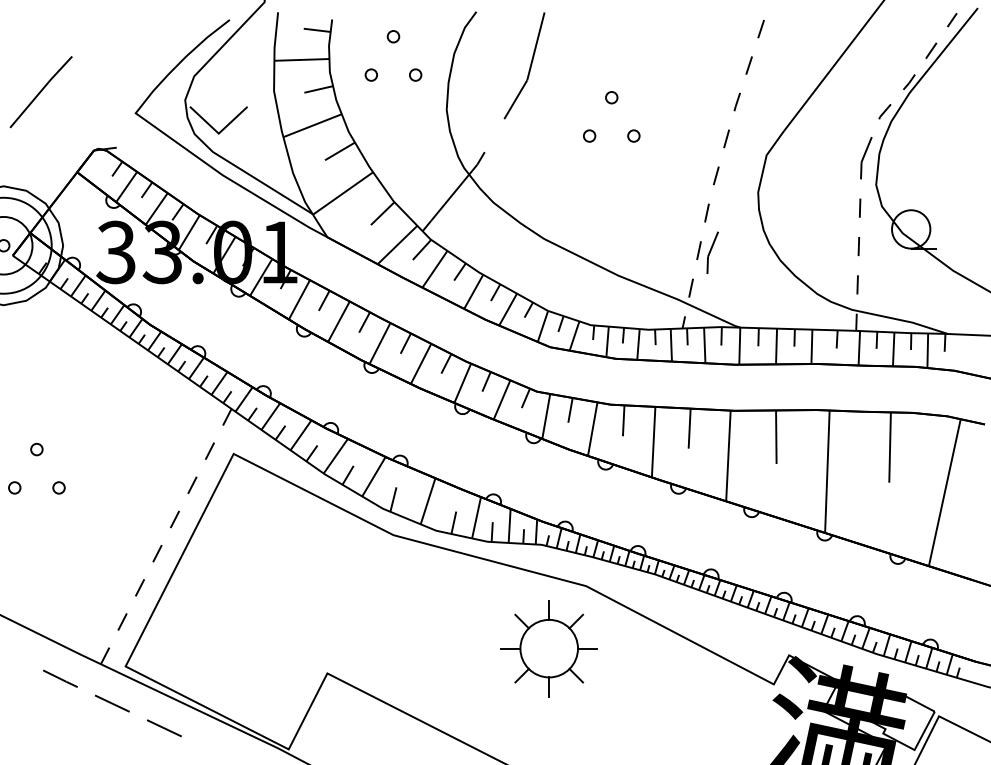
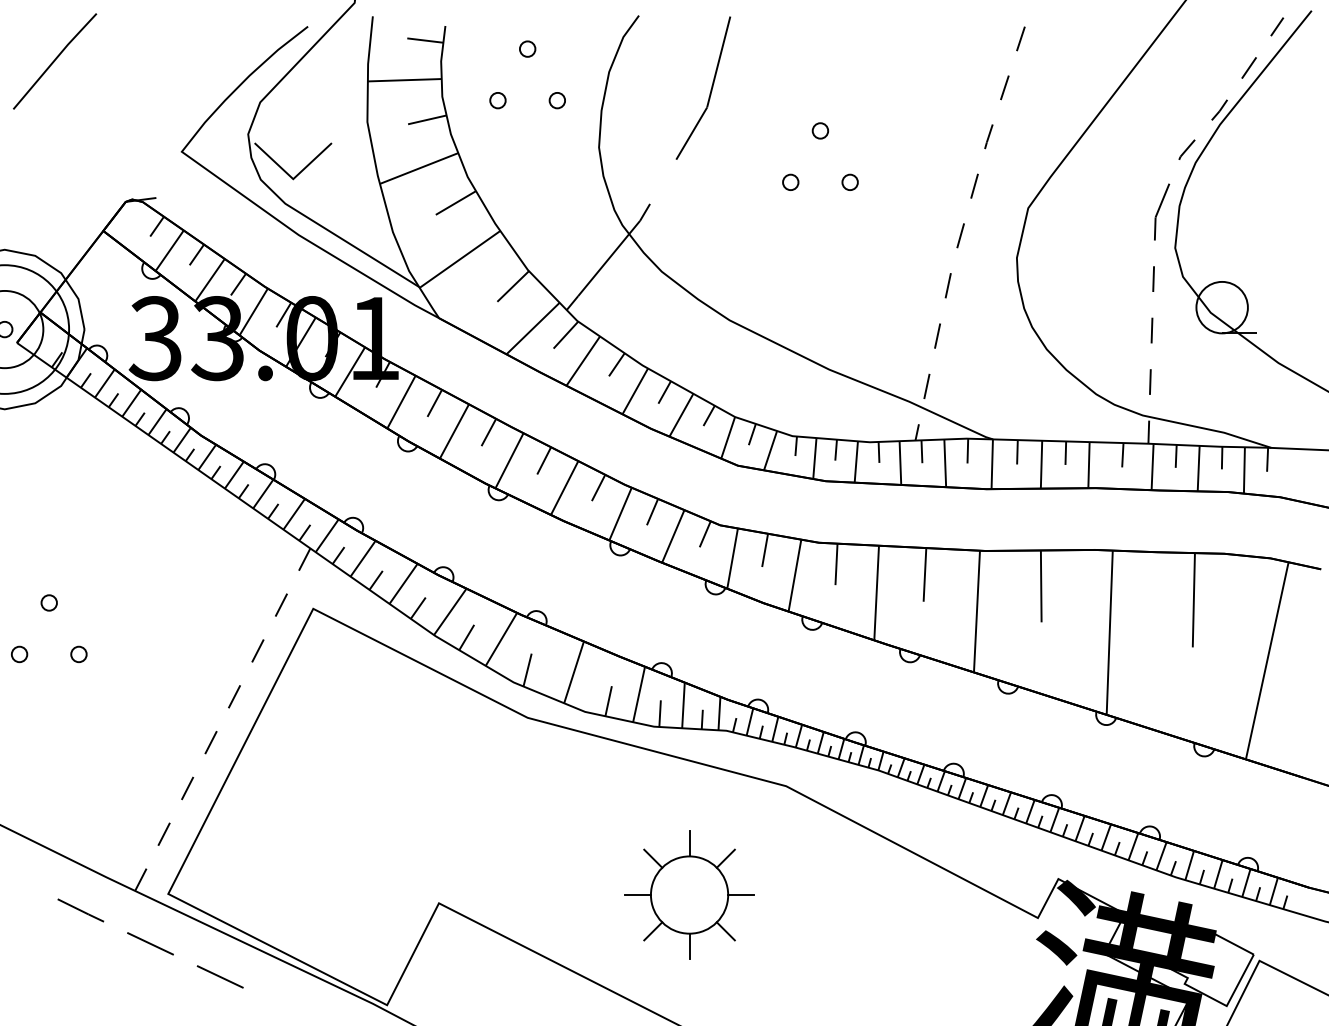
line: (41, 92) -> (55, 61), moved
part: (713, 252) -> (956, 338), removed
part: (549, 648) -> (689, 894), moved

